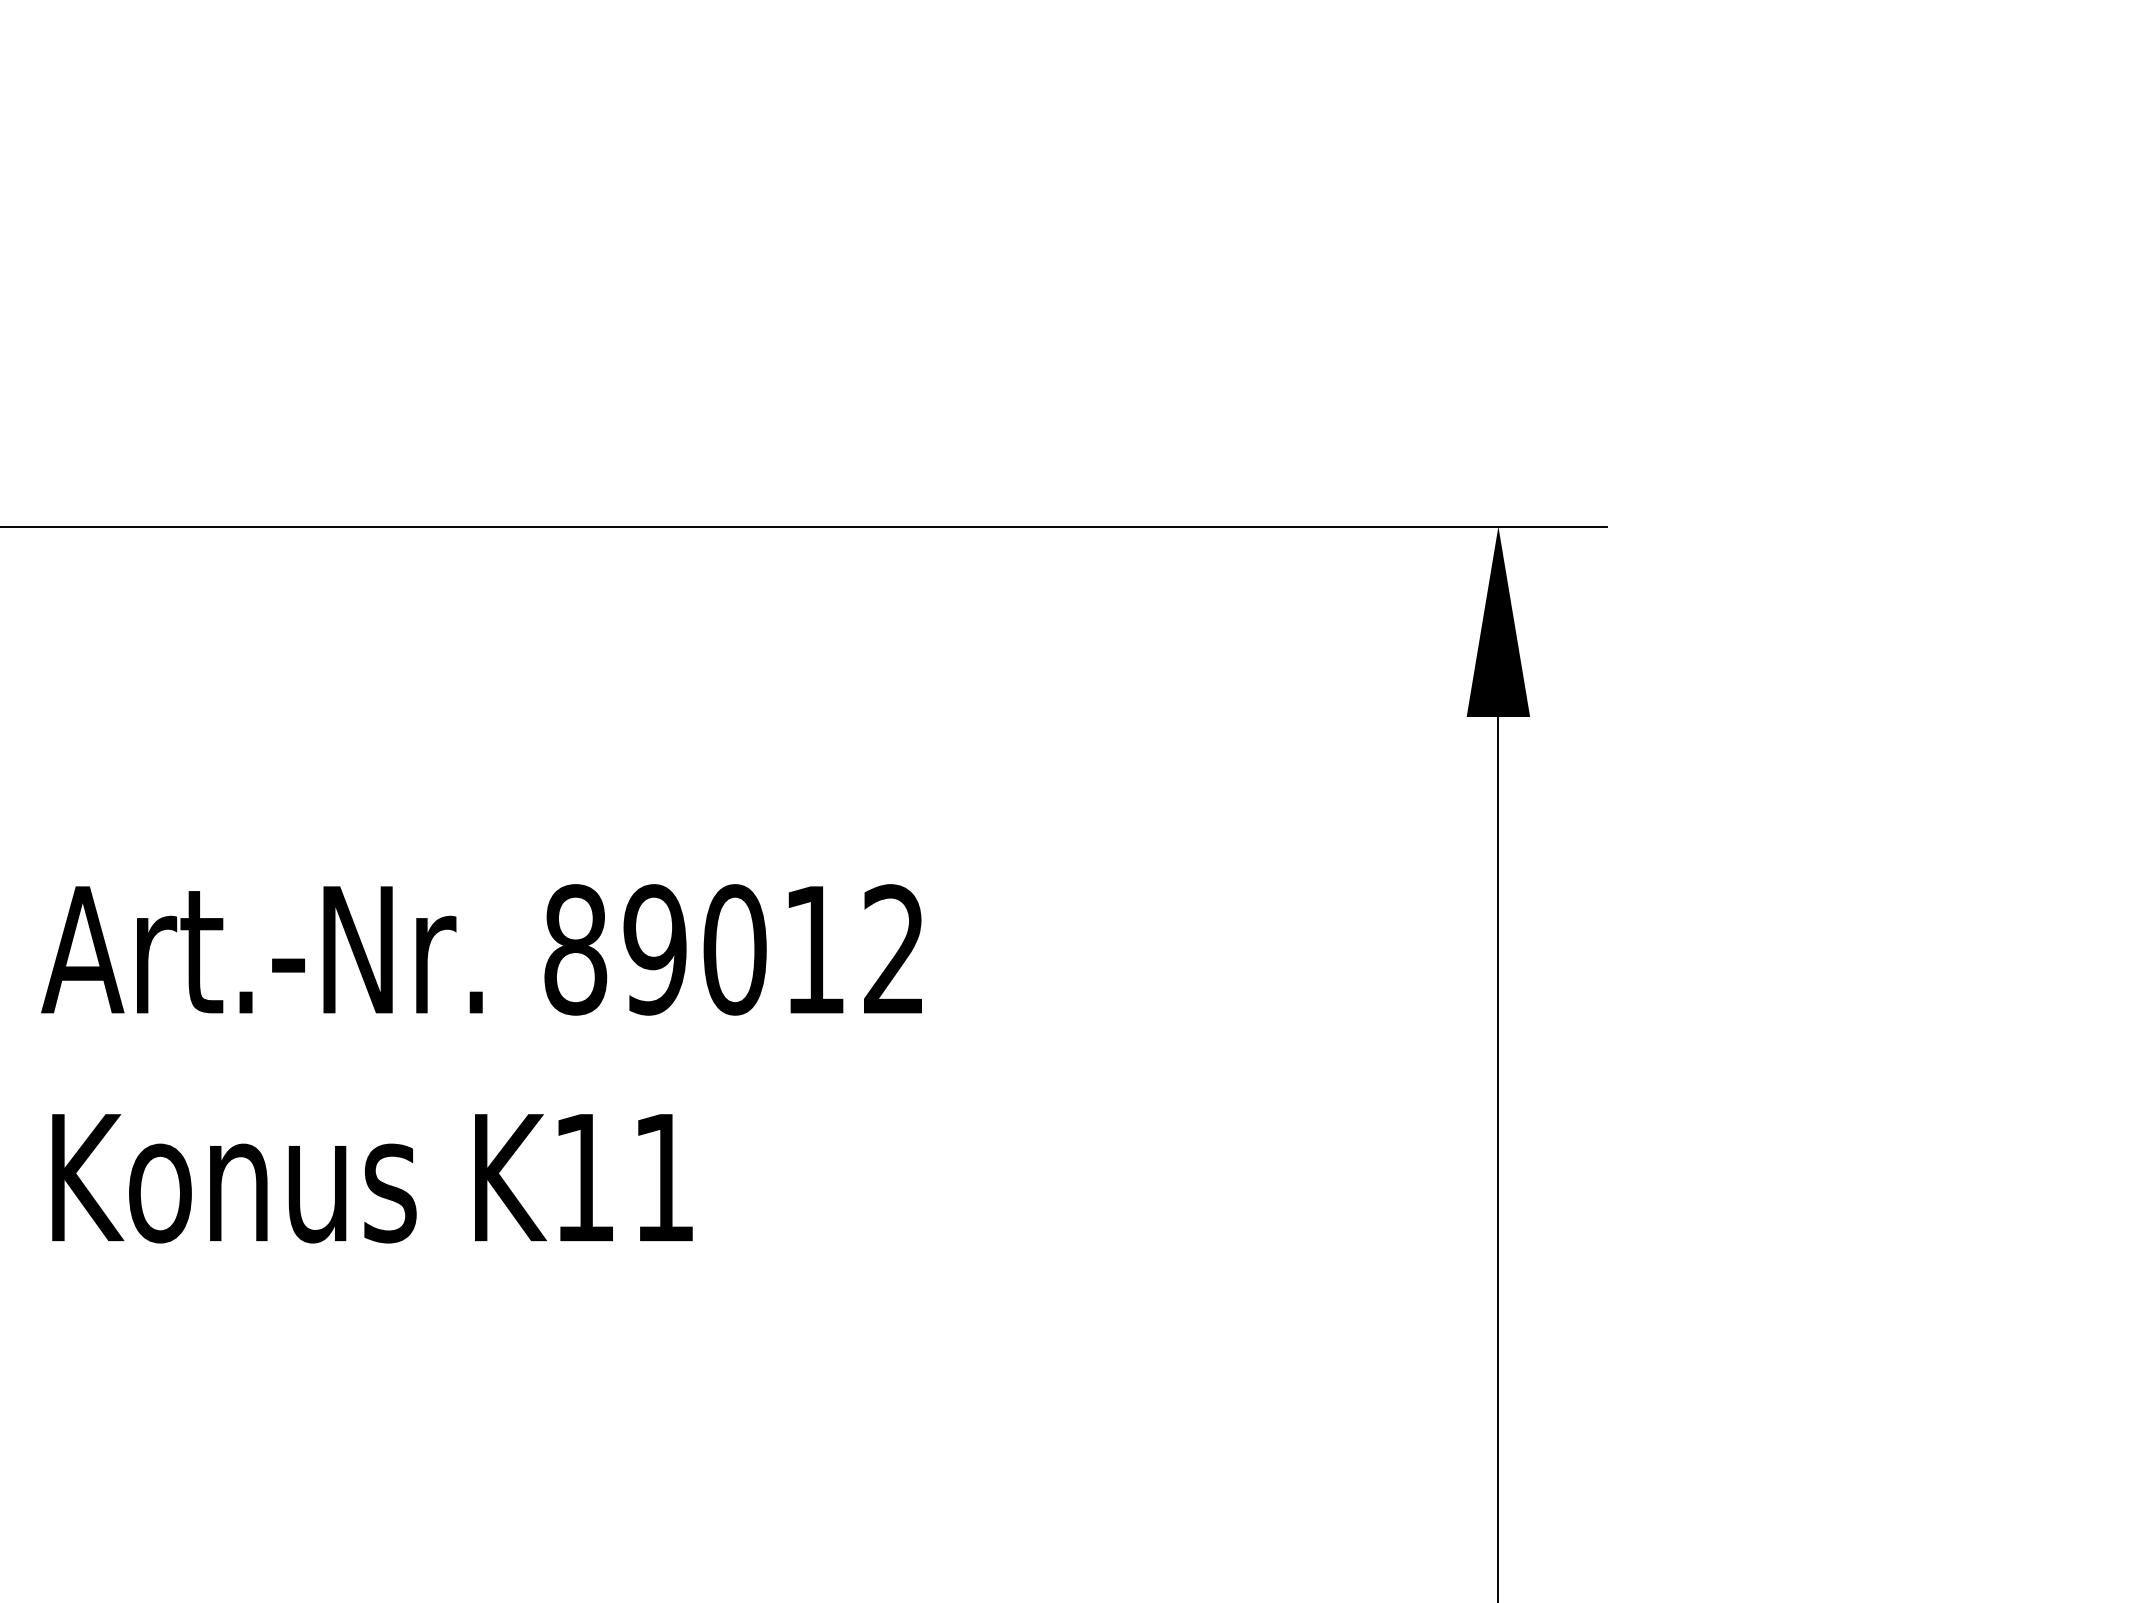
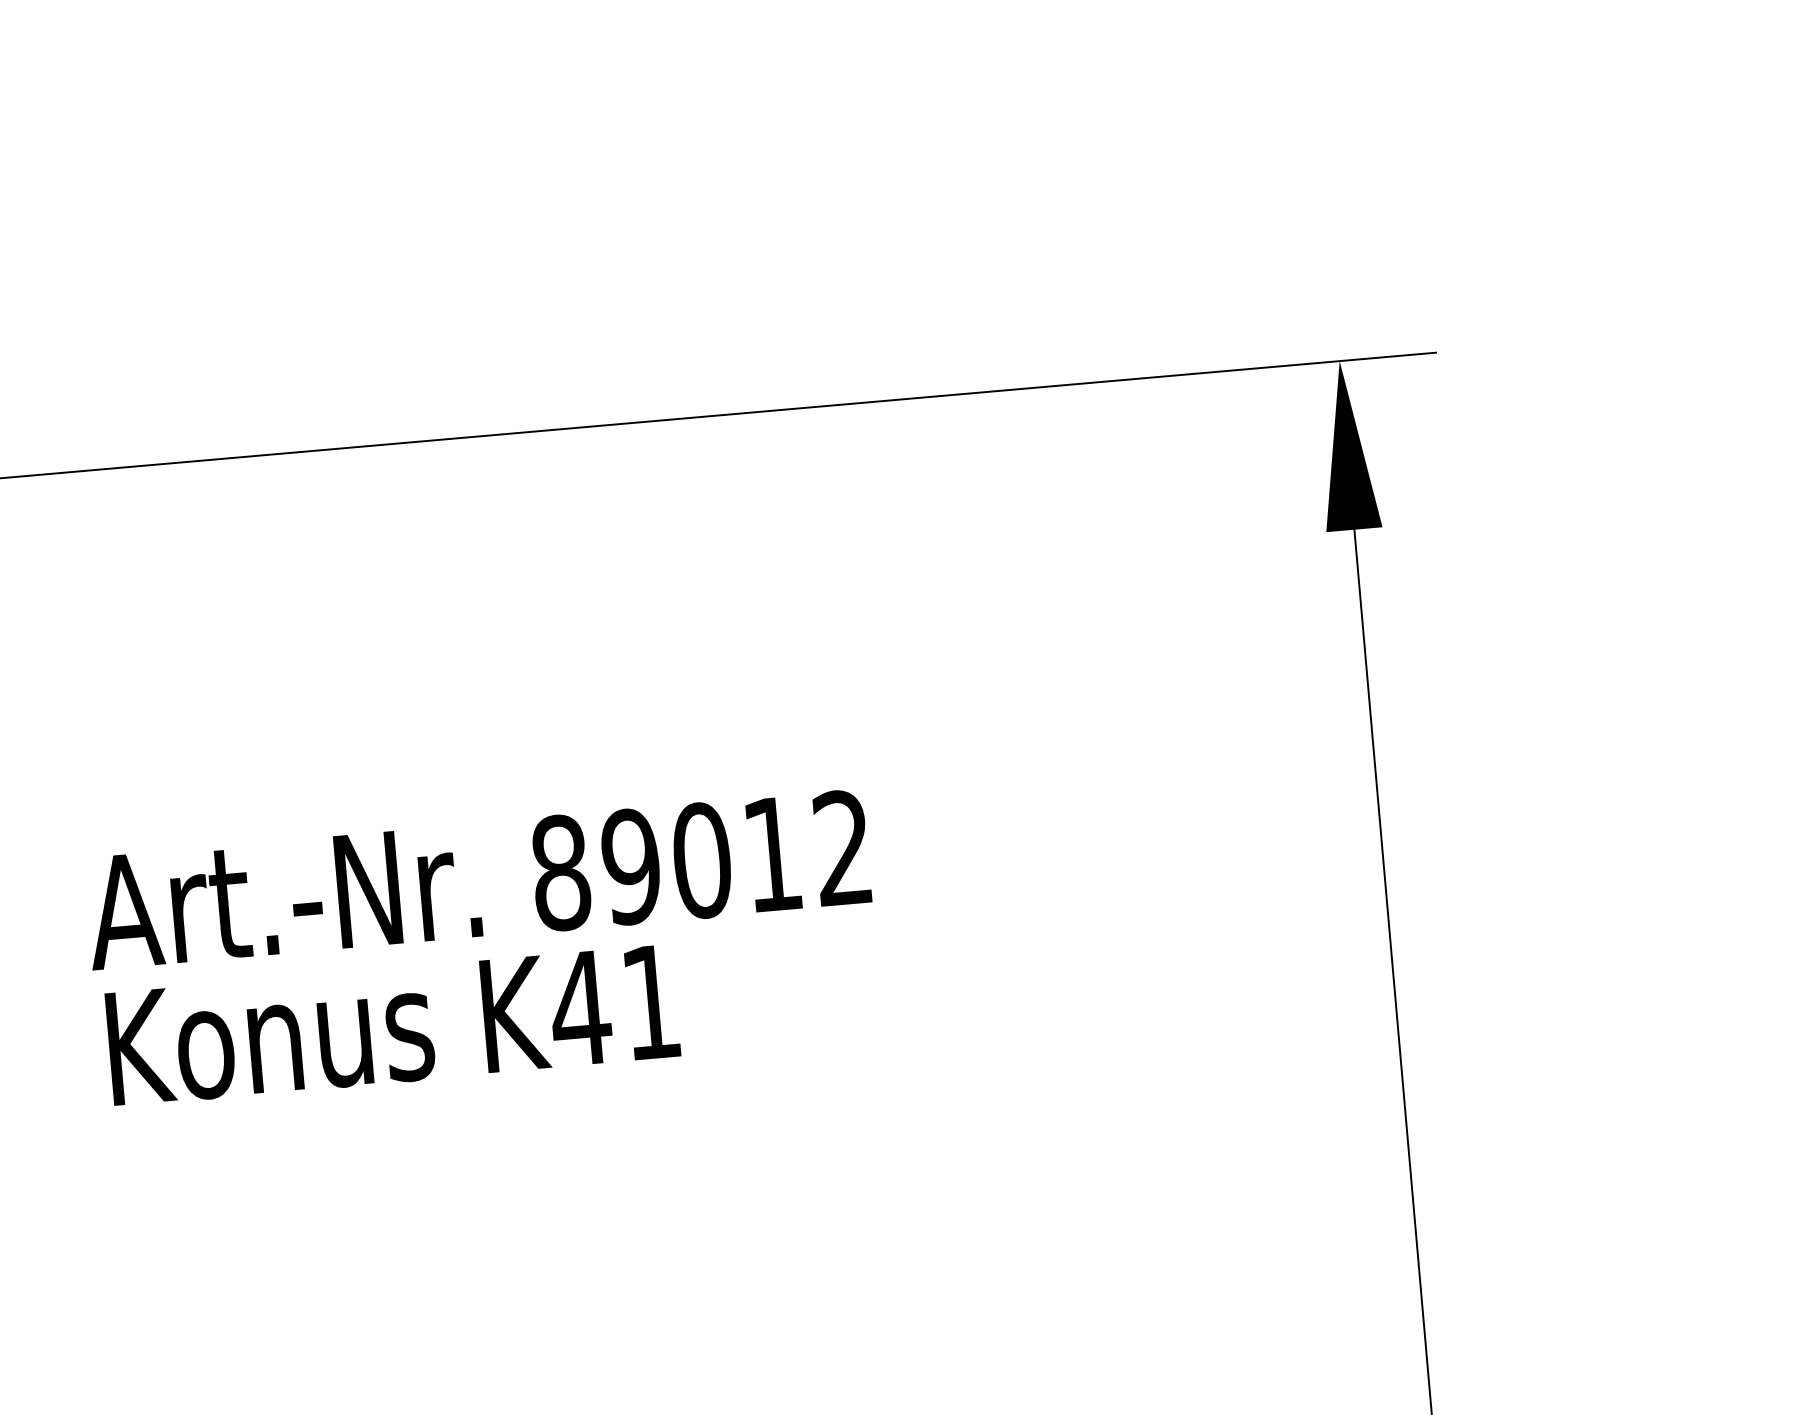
text: (481, 949) -> (477, 879), moved
text: (584, 1177) -> (580, 1008), K11 -> K41

